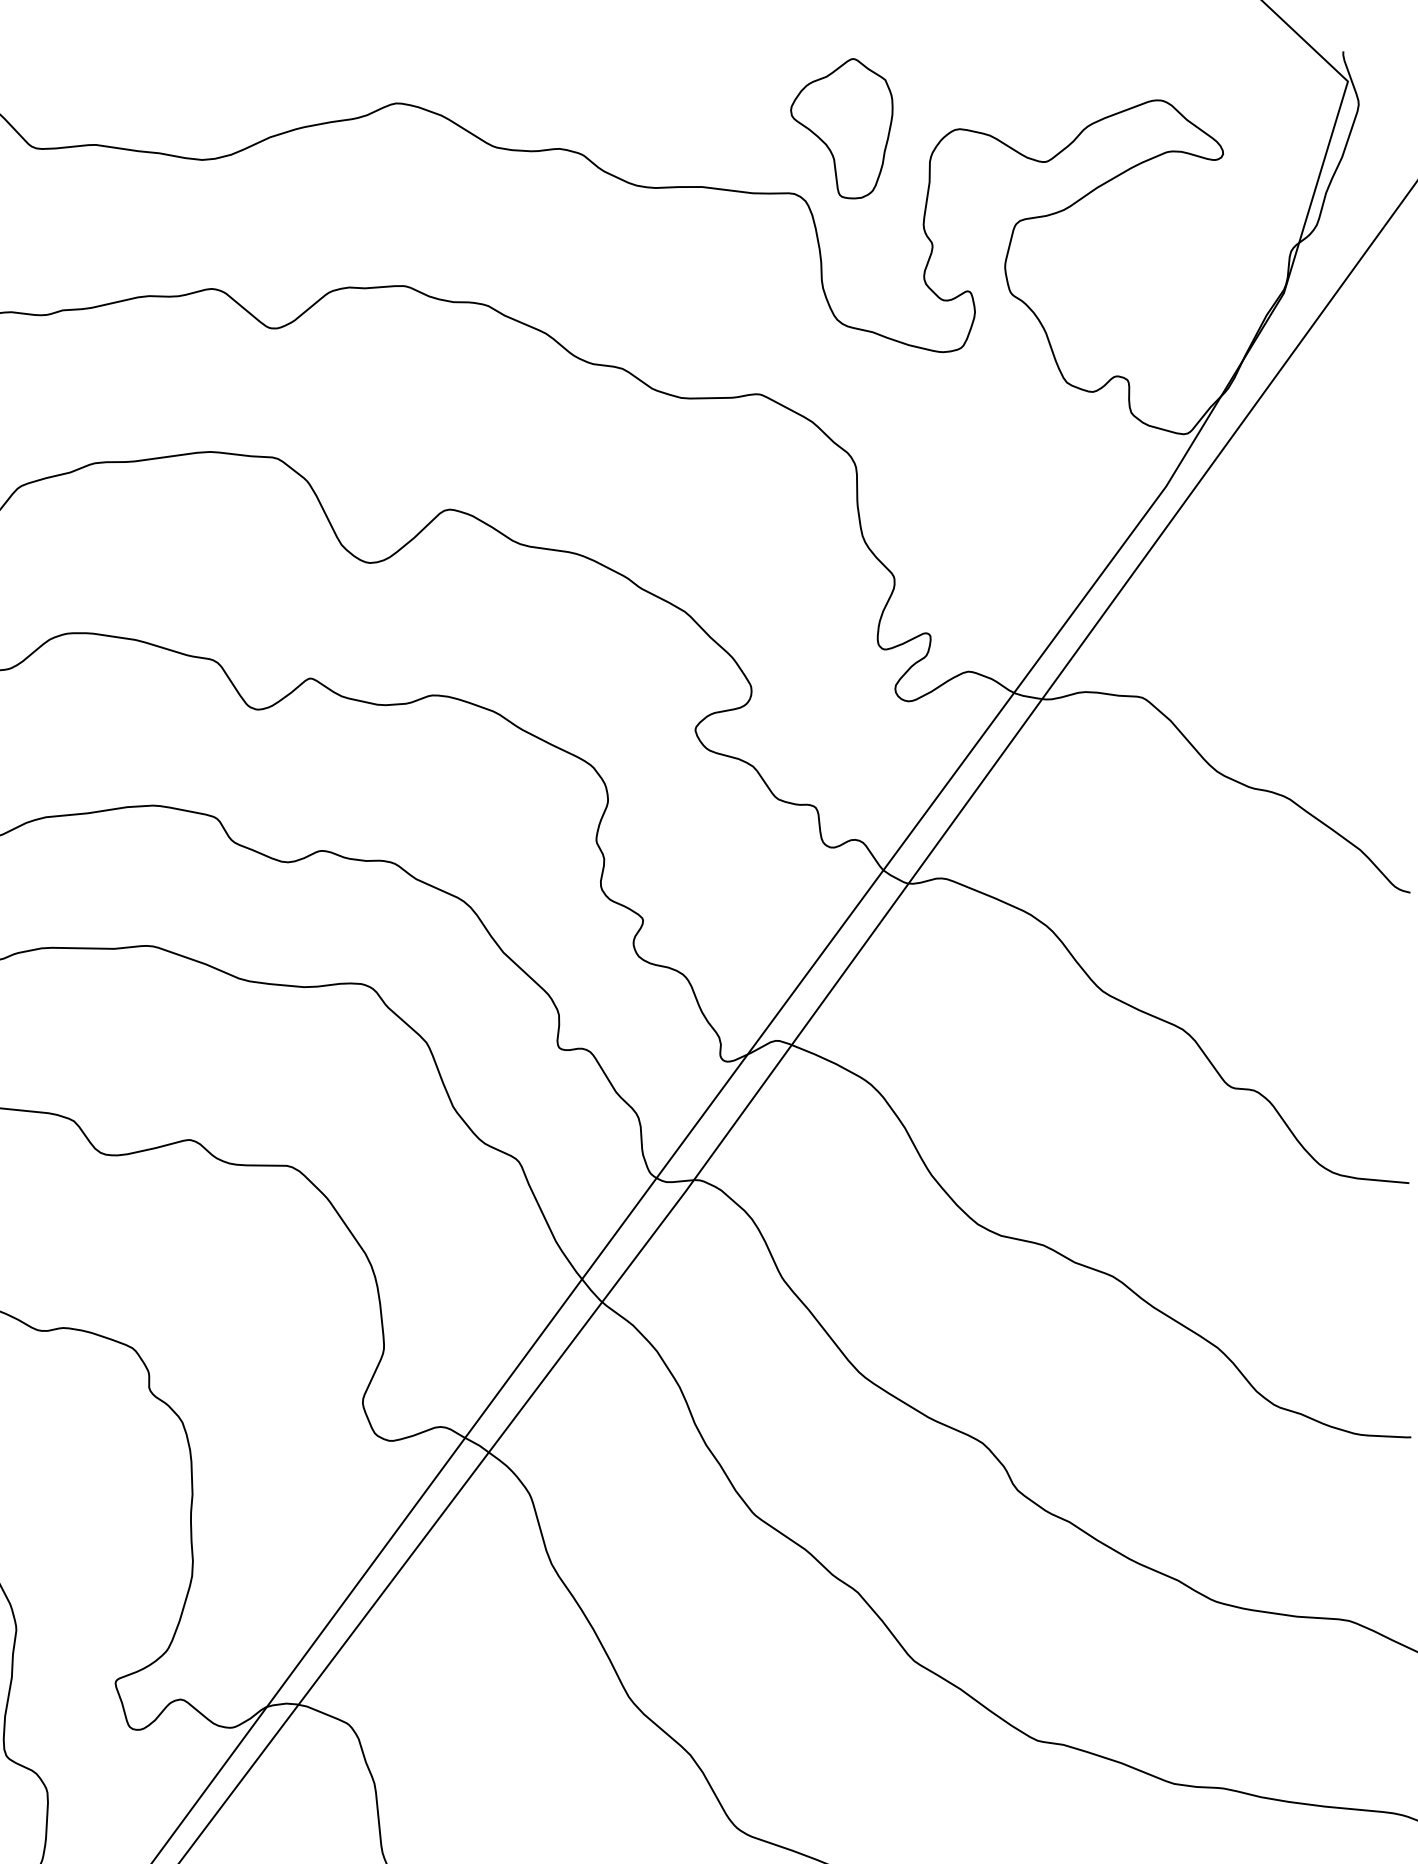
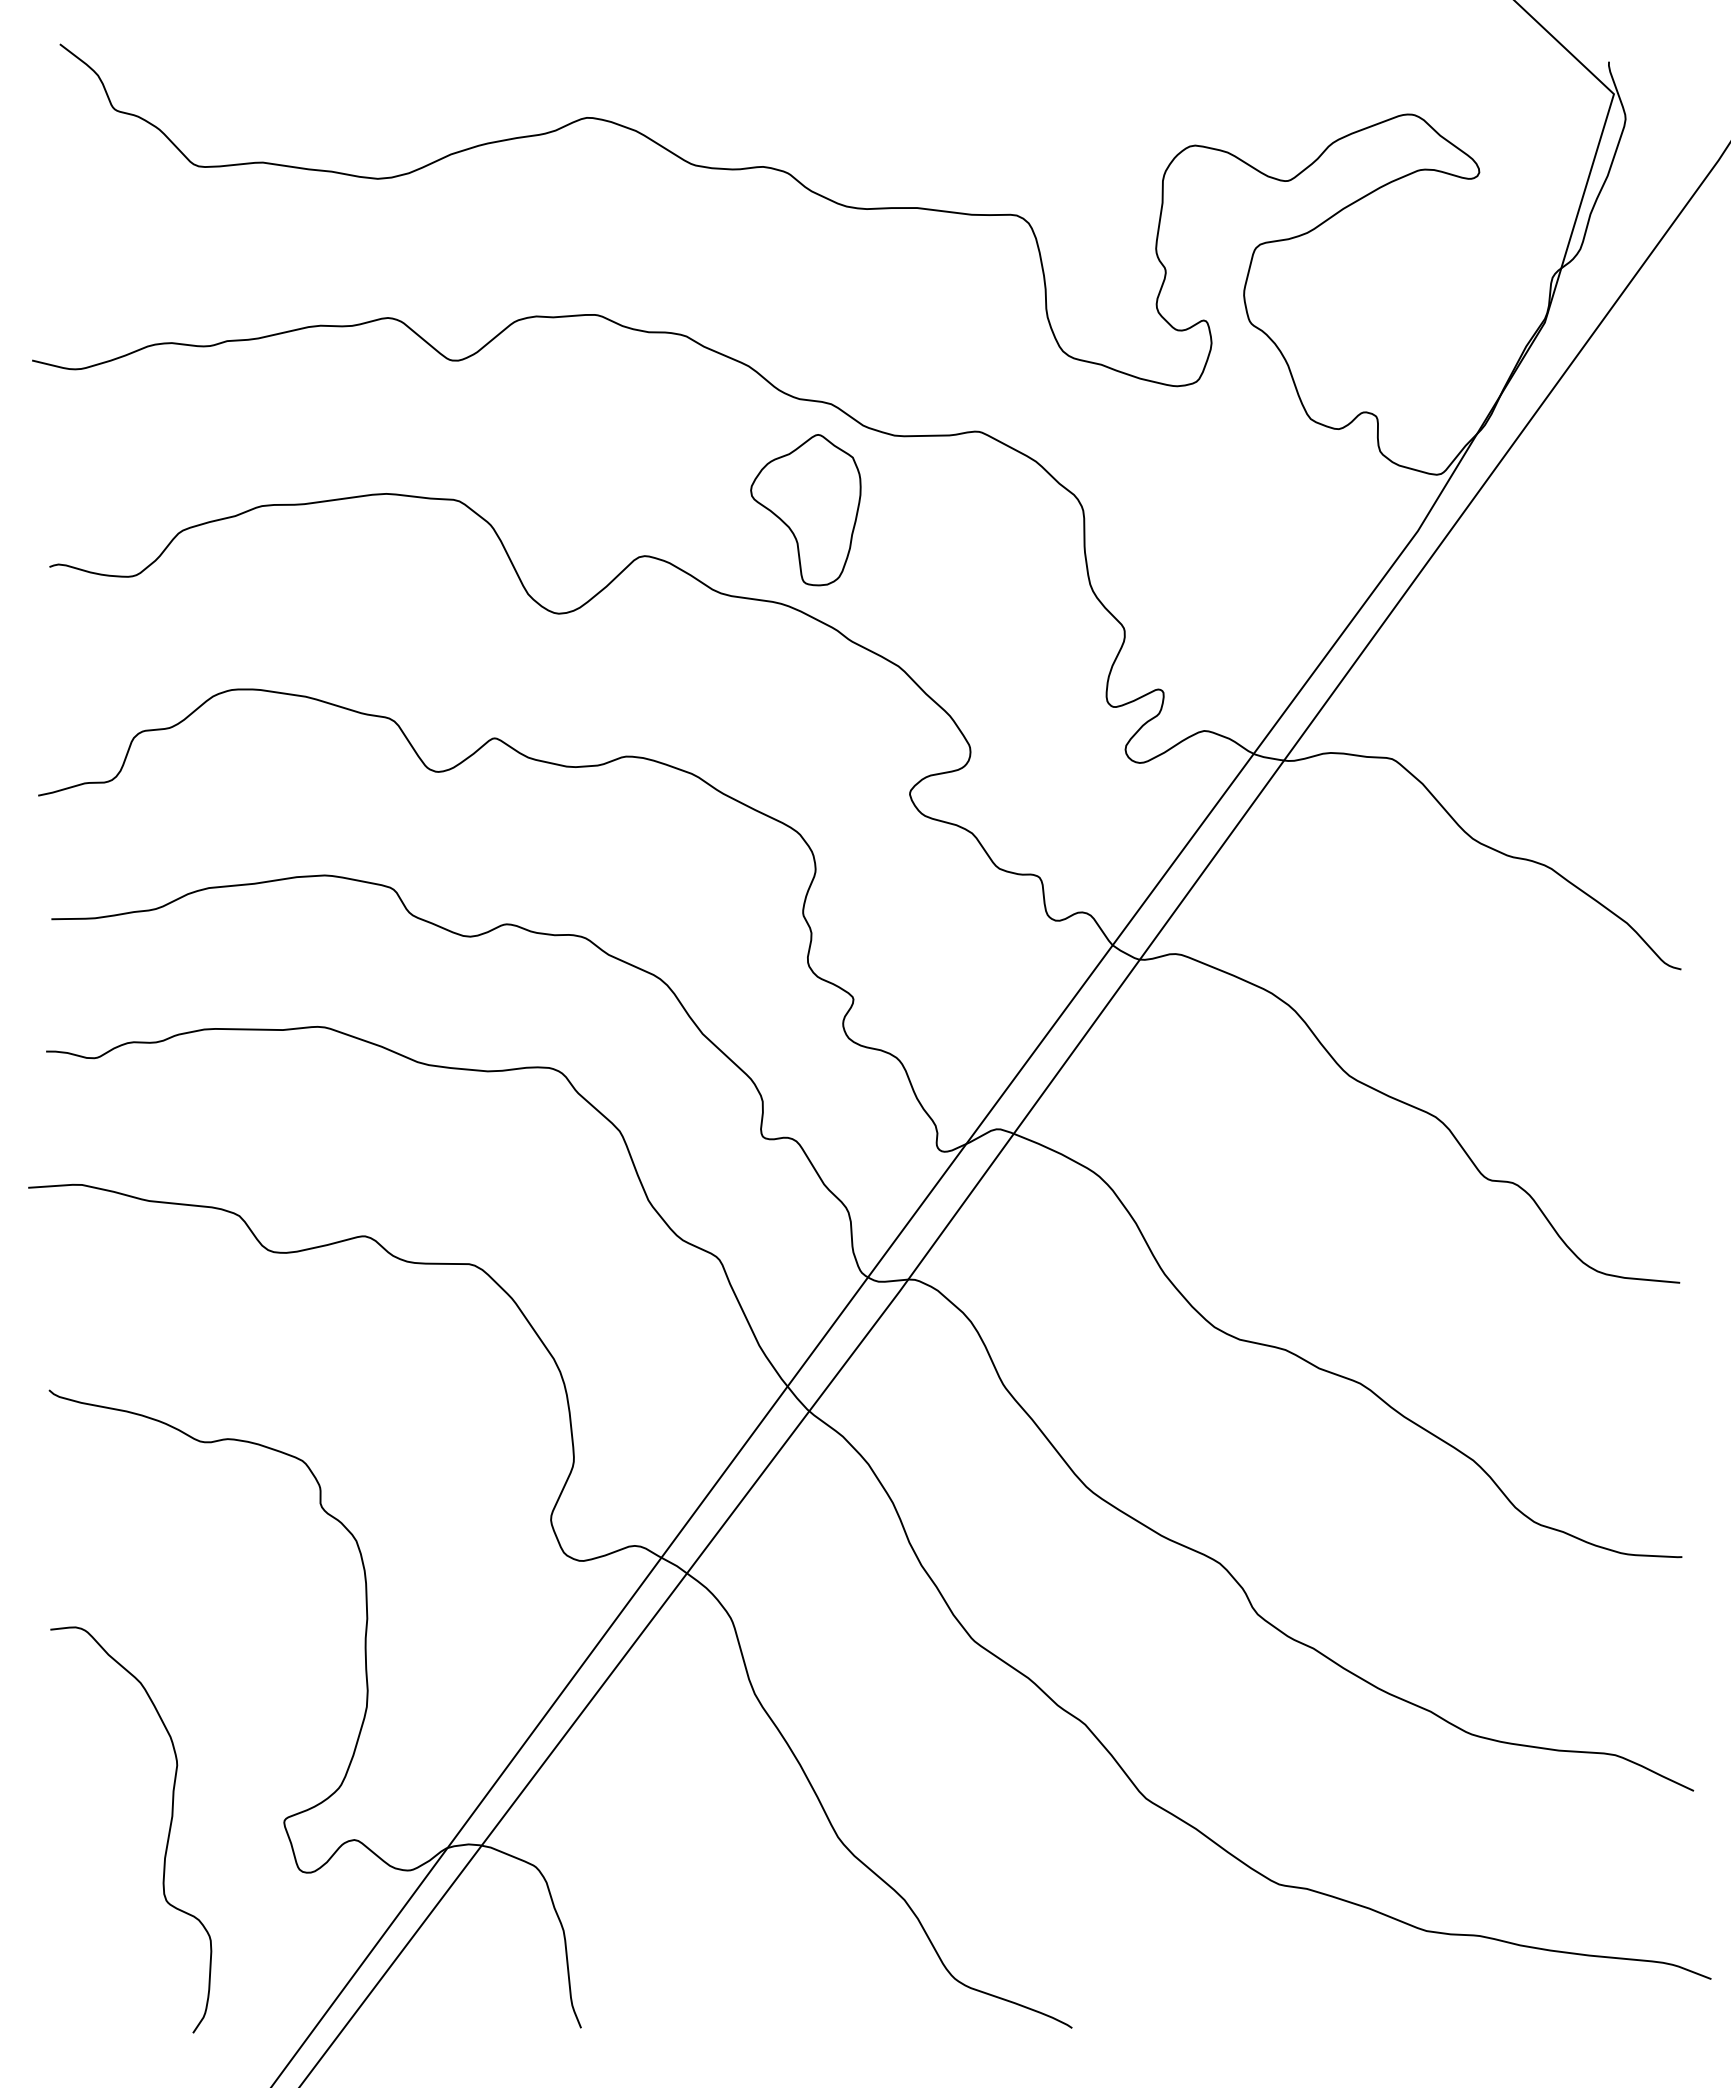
part: (841, 129) -> (805, 510), moved

